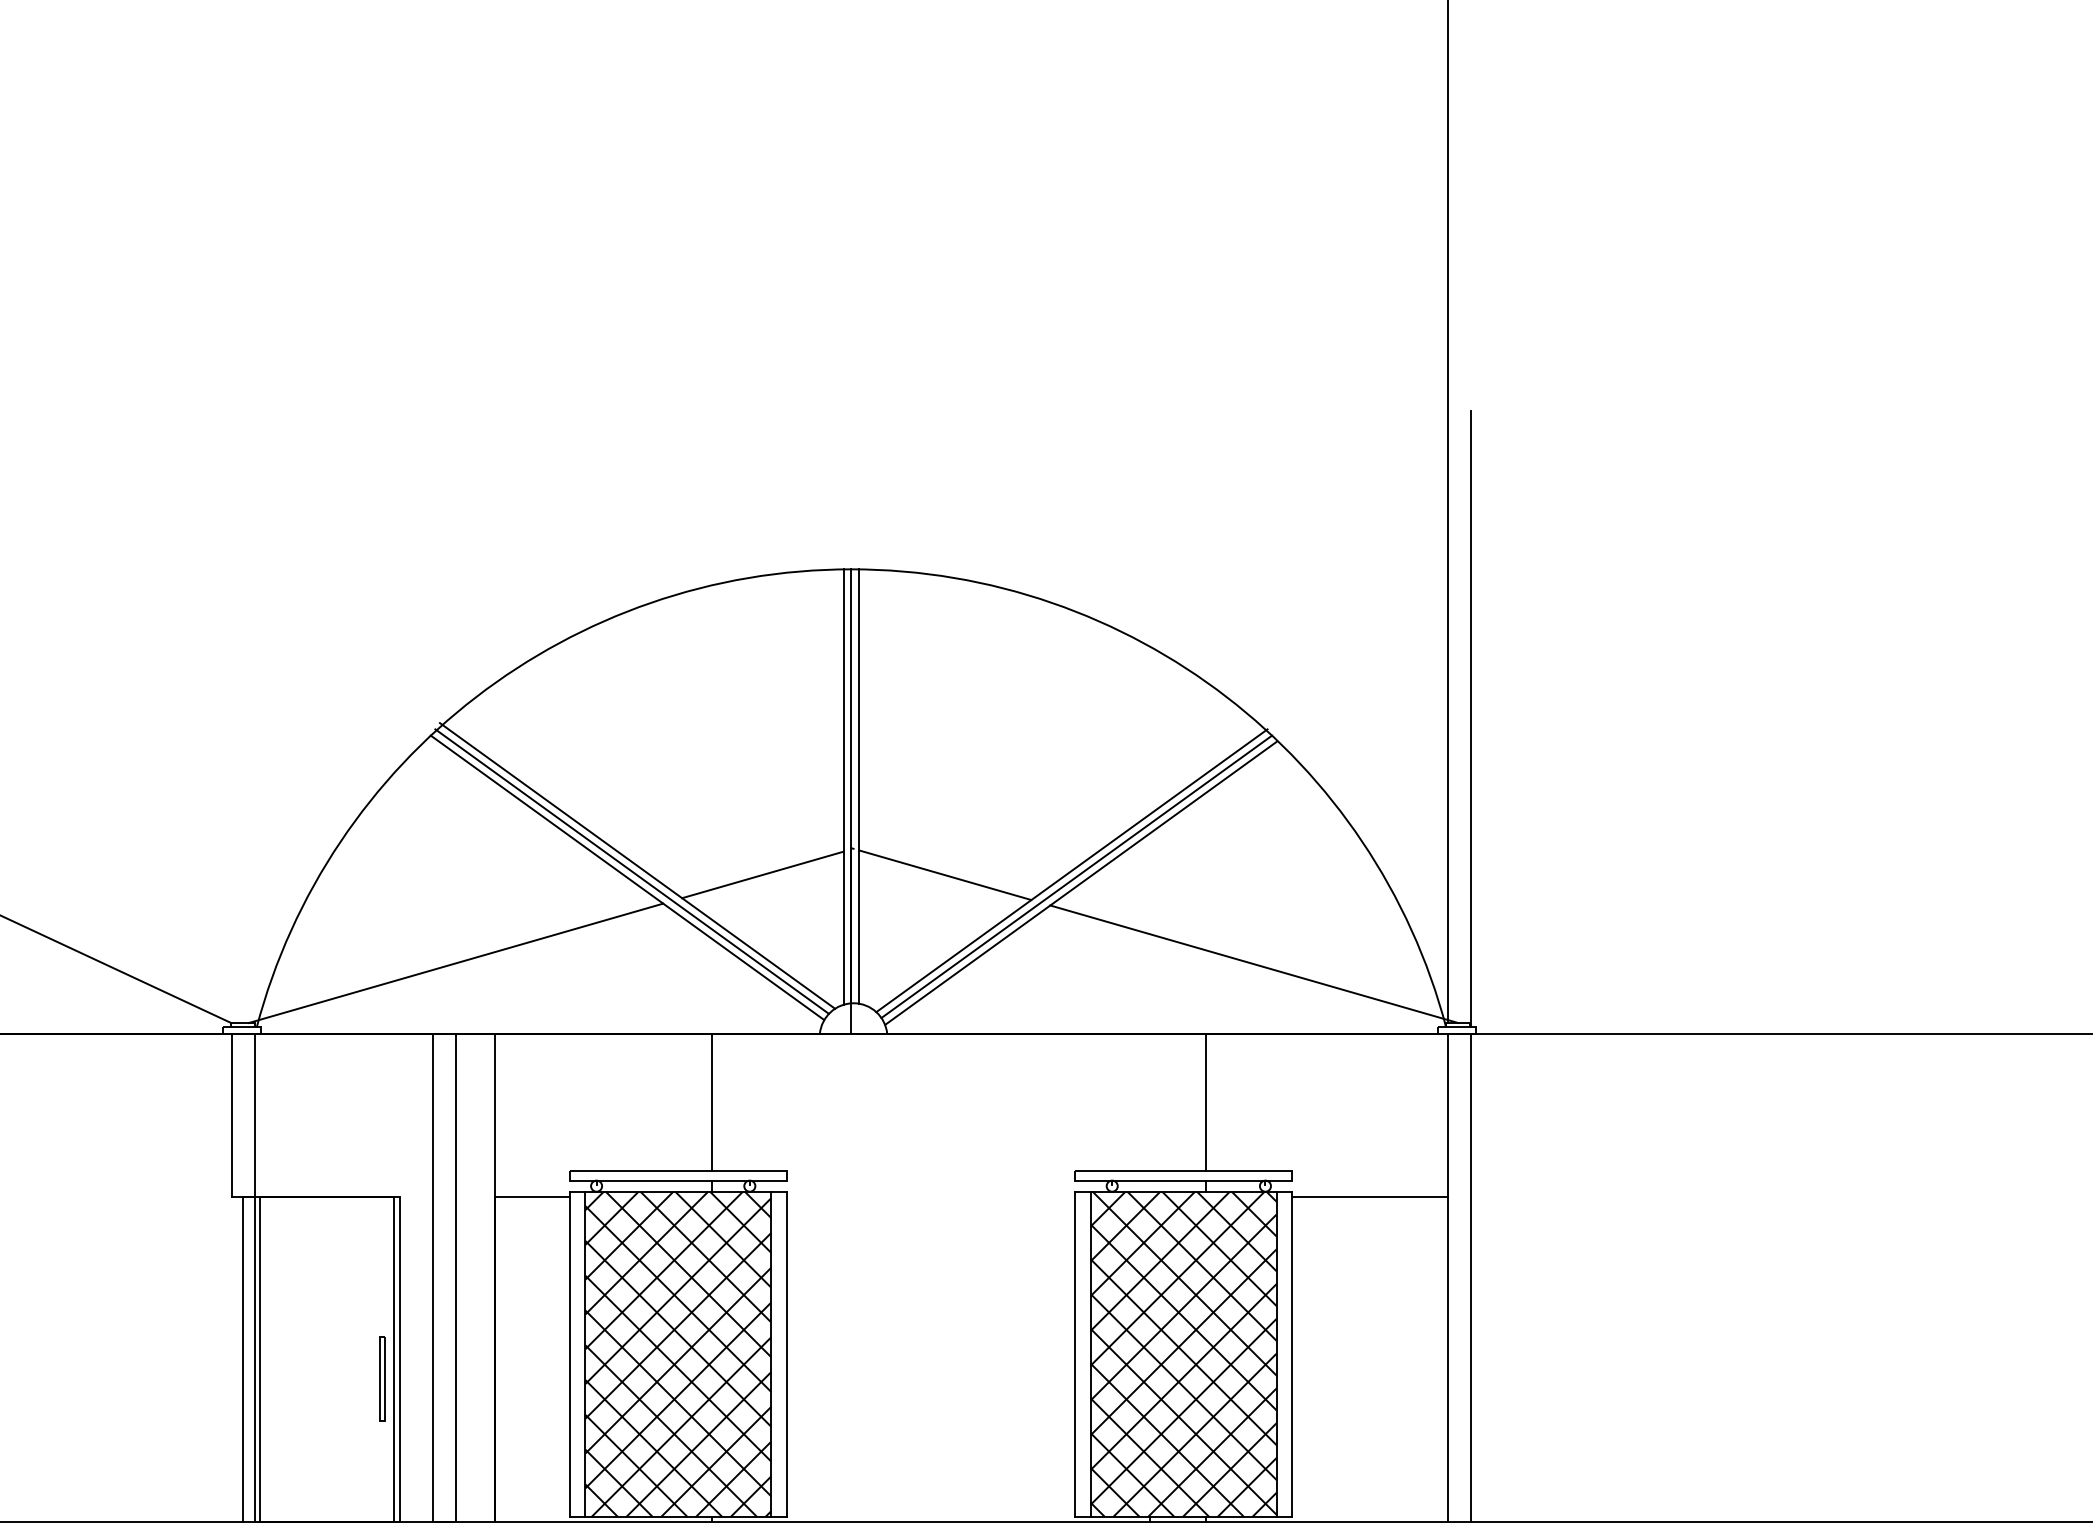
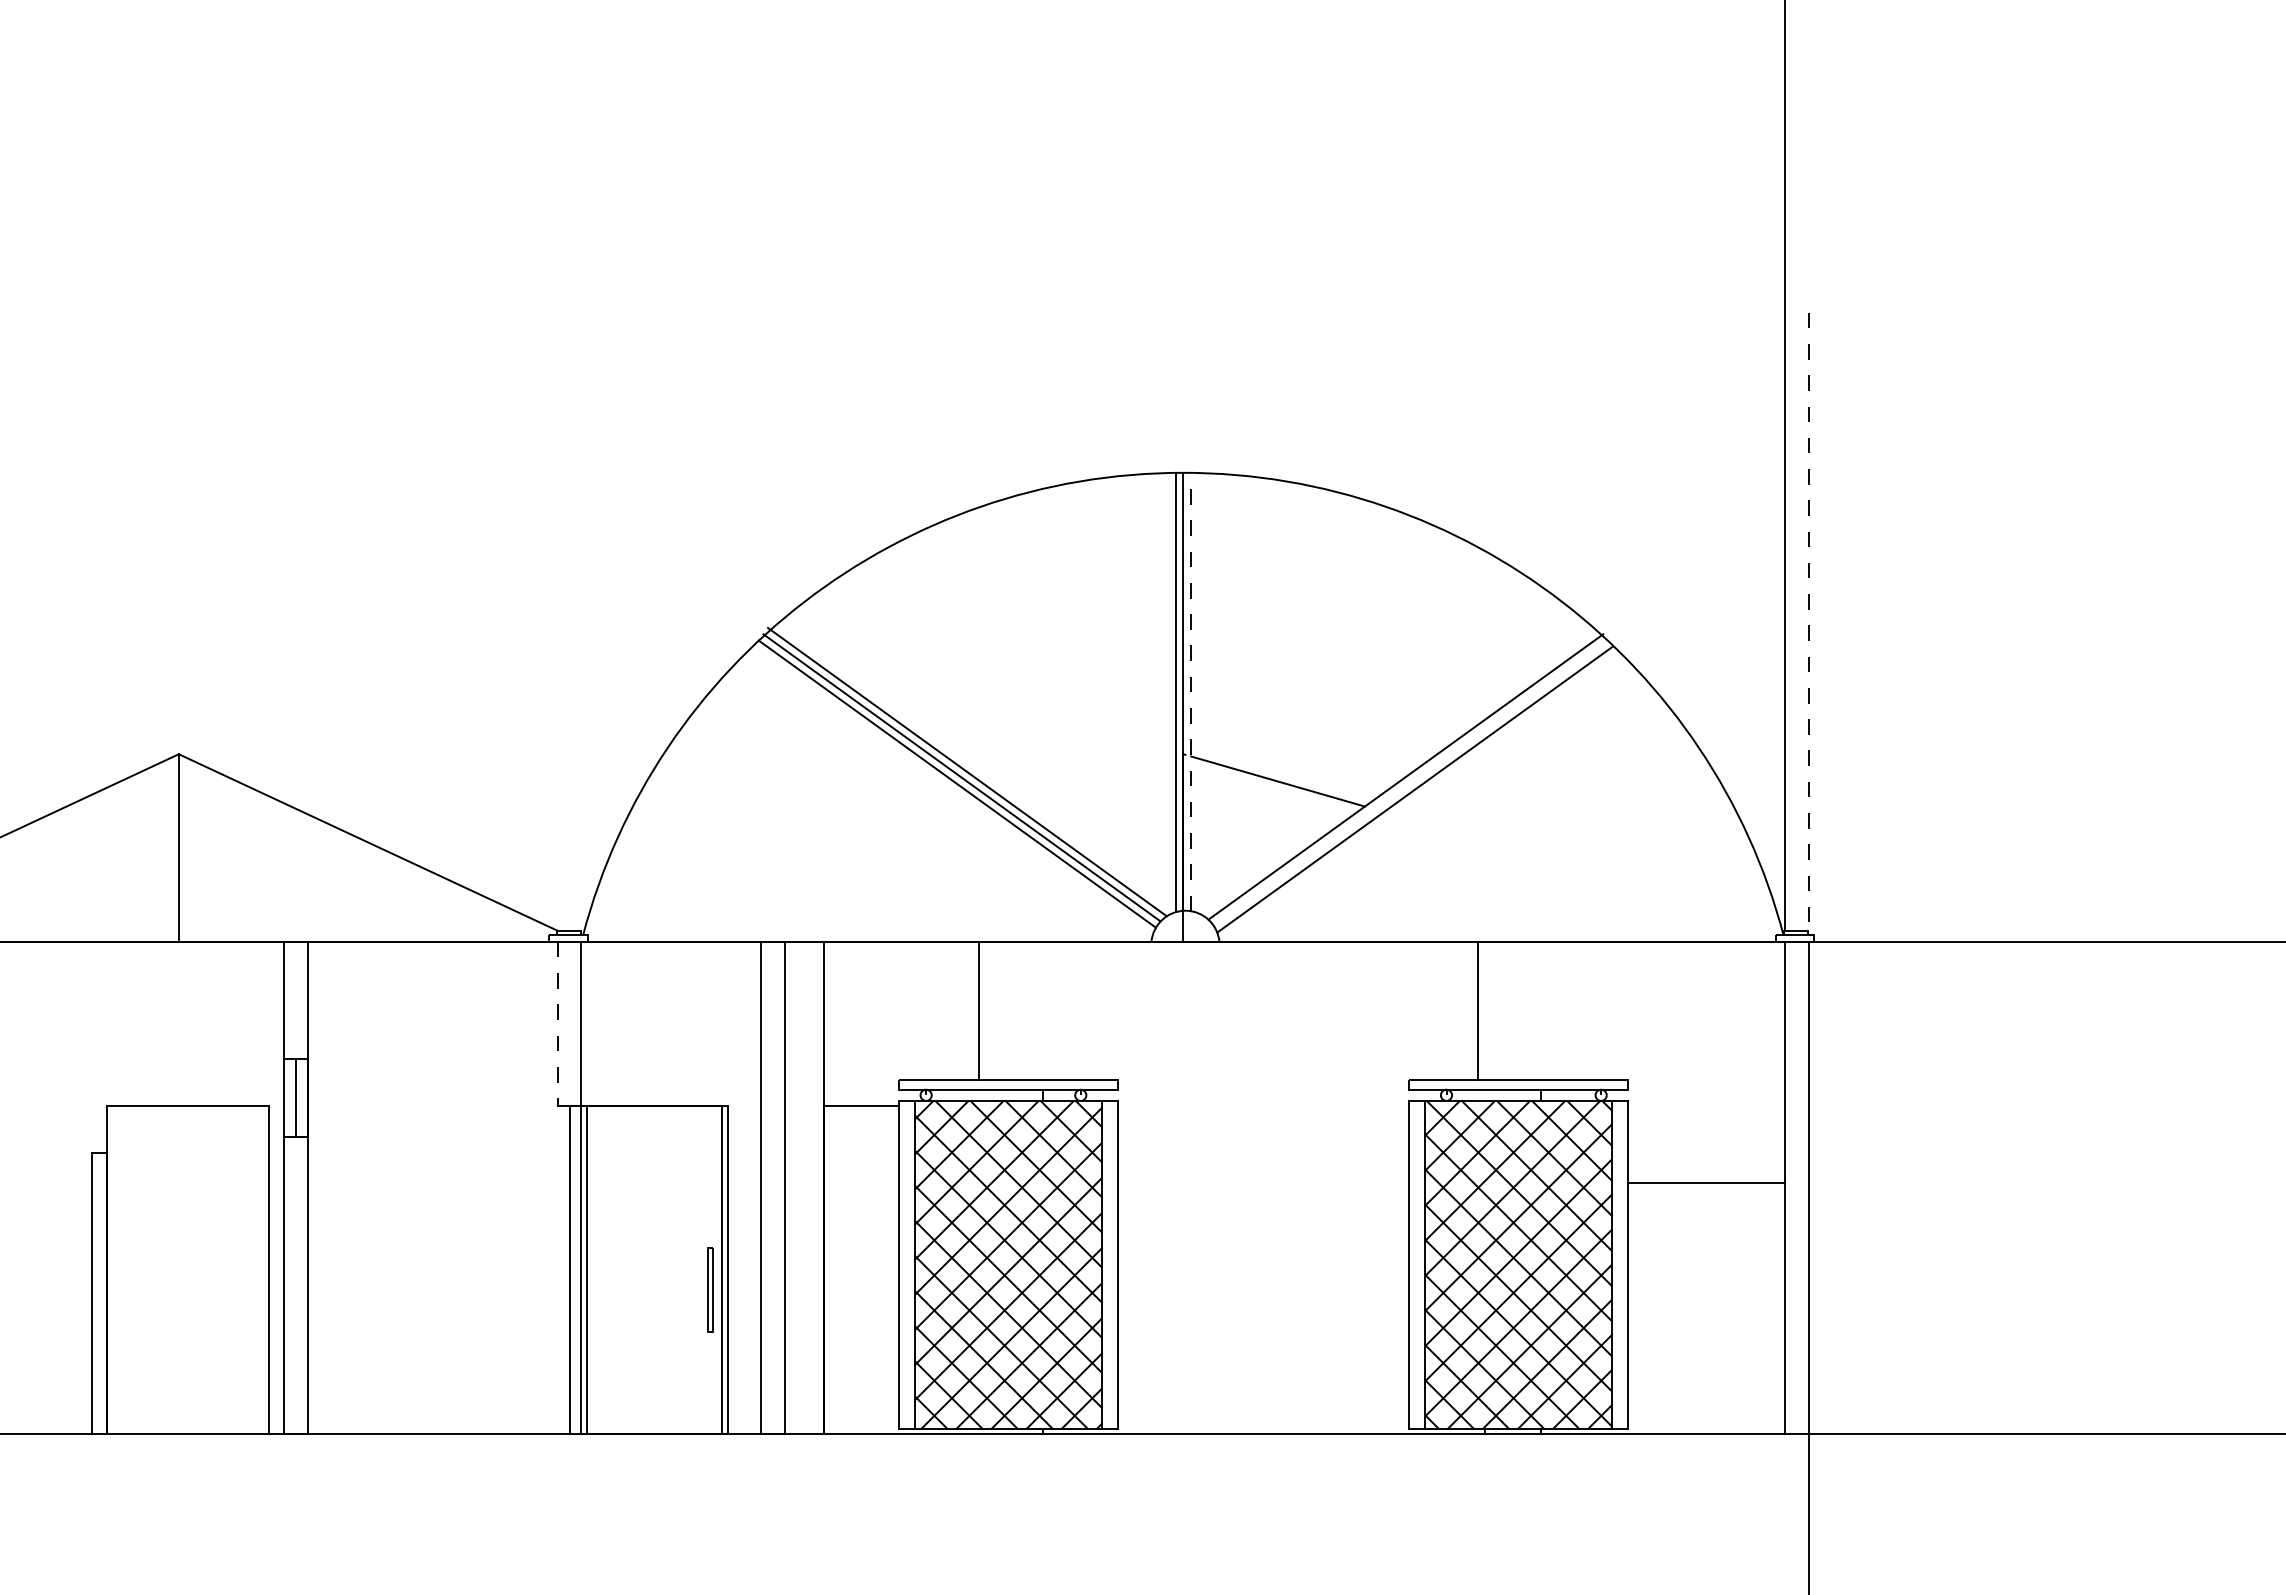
line: (1470, 719) -> (1808, 624), solid -> dashed
line: (859, 786) -> (1191, 691), solid -> dashed
line: (762, 874) -> (1093, 780), removed
line: (1076, 876) -> (1410, 782), removed
line: (456, 963) -> (784, 870), removed
line: (1253, 964) -> (1589, 871), removed
line: (711, 1102) -> (978, 1010), moved
line: (1205, 1102) -> (1477, 1010), moved
line: (231, 1116) -> (557, 1024), solid -> dashed
line: (1369, 1197) -> (1706, 1183), moved

